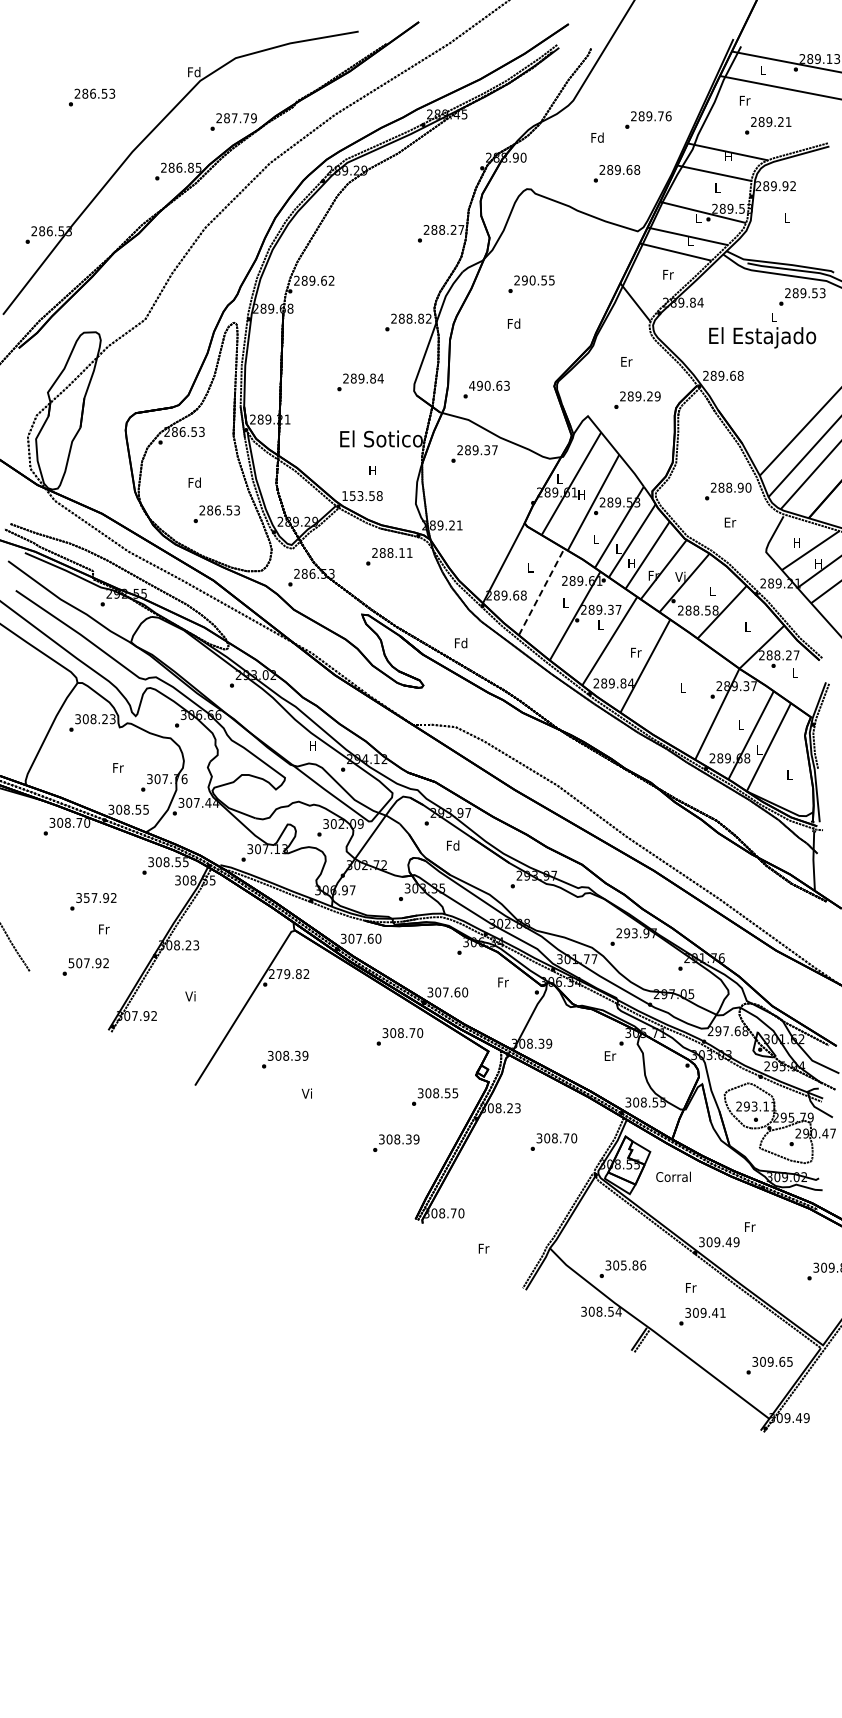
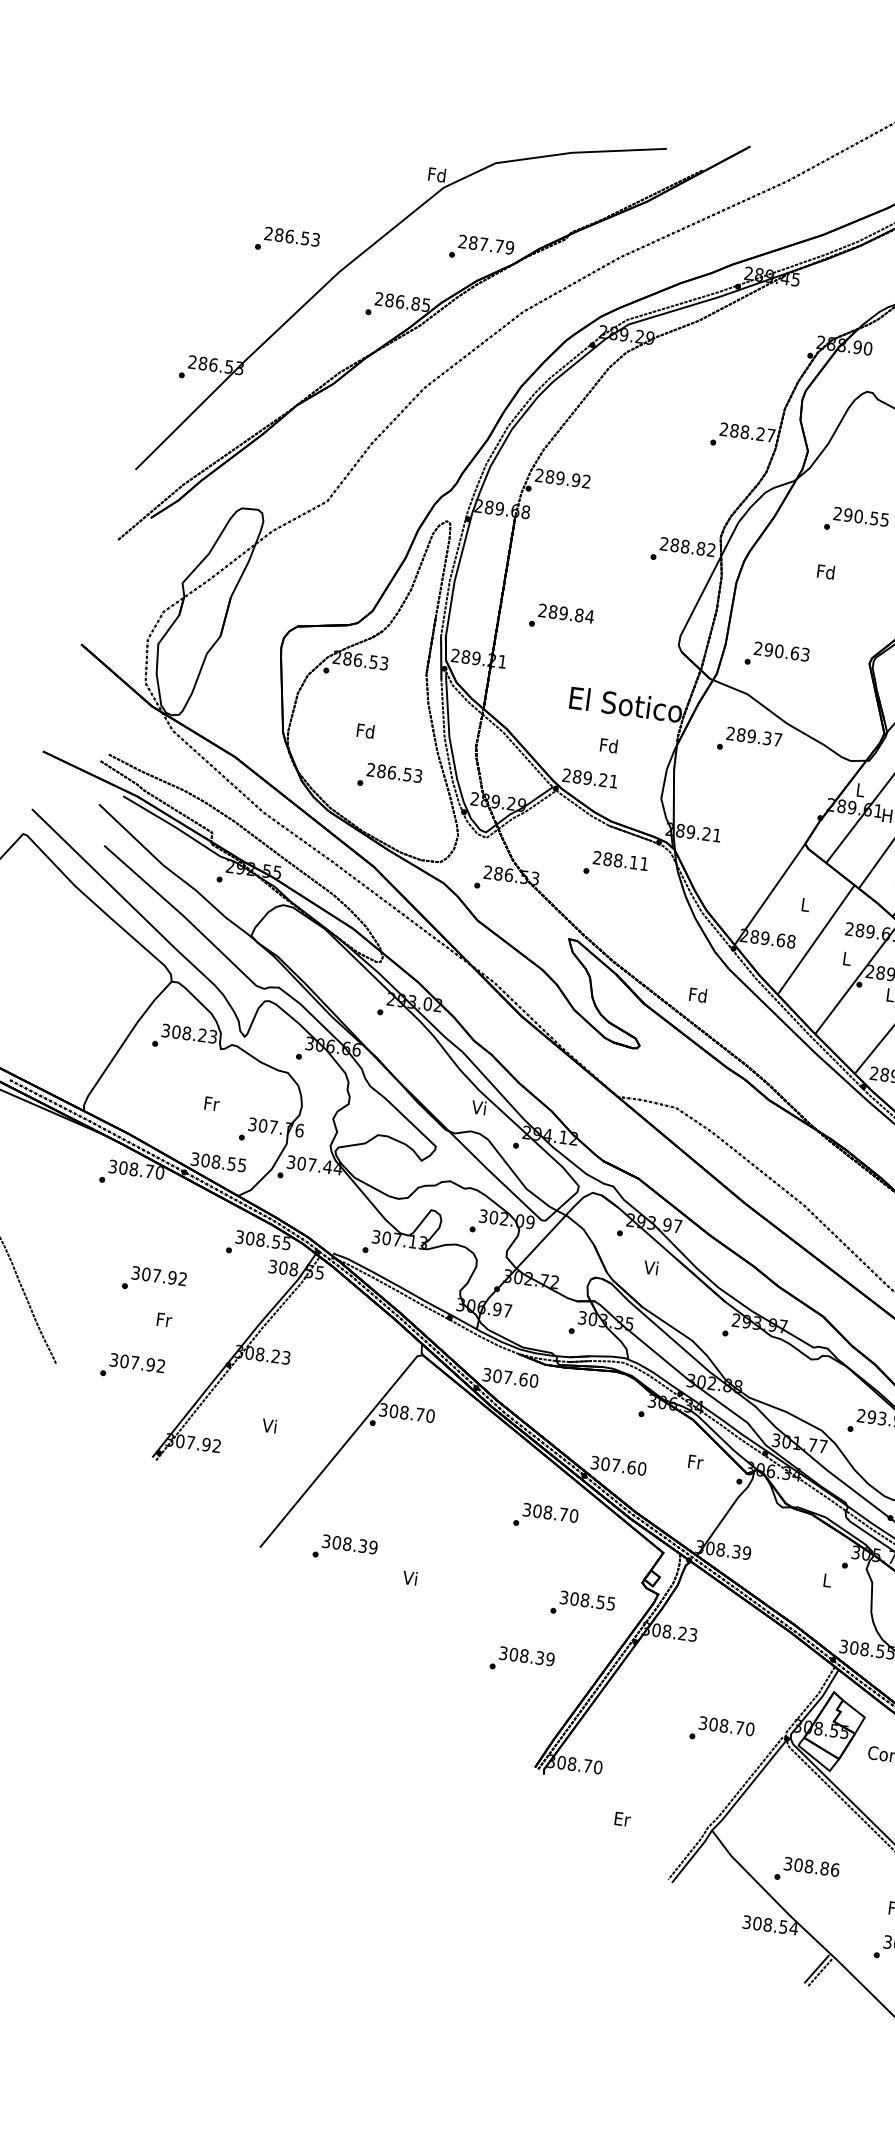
text: (92, 97) -> (288, 241), moved
text: (323, 280) -> (575, 479), 289.62 -> 289.92
text: (360, 382) -> (561, 618), moved
text: (472, 385) -> (758, 648), 490.63 -> 290.63
text: (372, 470) -> (608, 745), H -> Fd
text: (362, 496) -> (590, 779), 153.58 -> 289.21
line: (541, 591) -> (816, 939), dashed -> solid
text: (312, 745) -> (478, 1107), H -> Vi
text: (453, 845) -> (652, 1267), Fd -> Vi
text: (86, 897) -> (146, 1273), 357.92 -> 307.92
text: (71, 962) -> (114, 1359), 507.92 -> 307.92
text: (289, 974) -> (407, 1413), 279.82 -> 308.70
text: (610, 1055) -> (827, 1579), Er -> L
text: (285, 1059) -> (345, 1548), moved
text: (553, 1141) -> (721, 1729), moved
text: (483, 1248) -> (621, 1818), Fr -> Er
text: (623, 1265) -> (808, 1866), 305.86 -> 308.86

